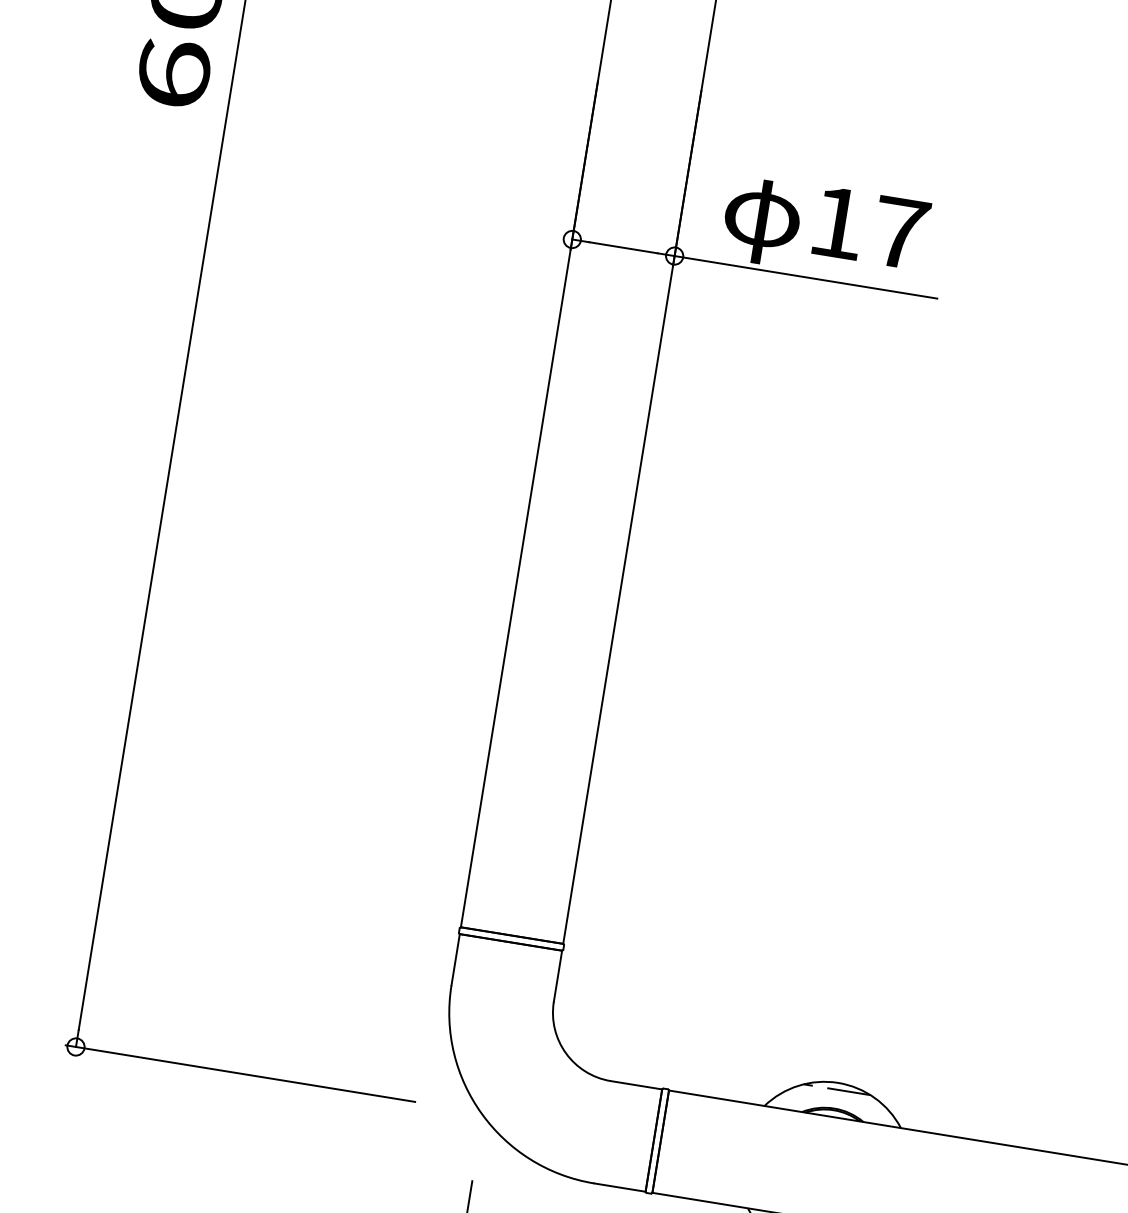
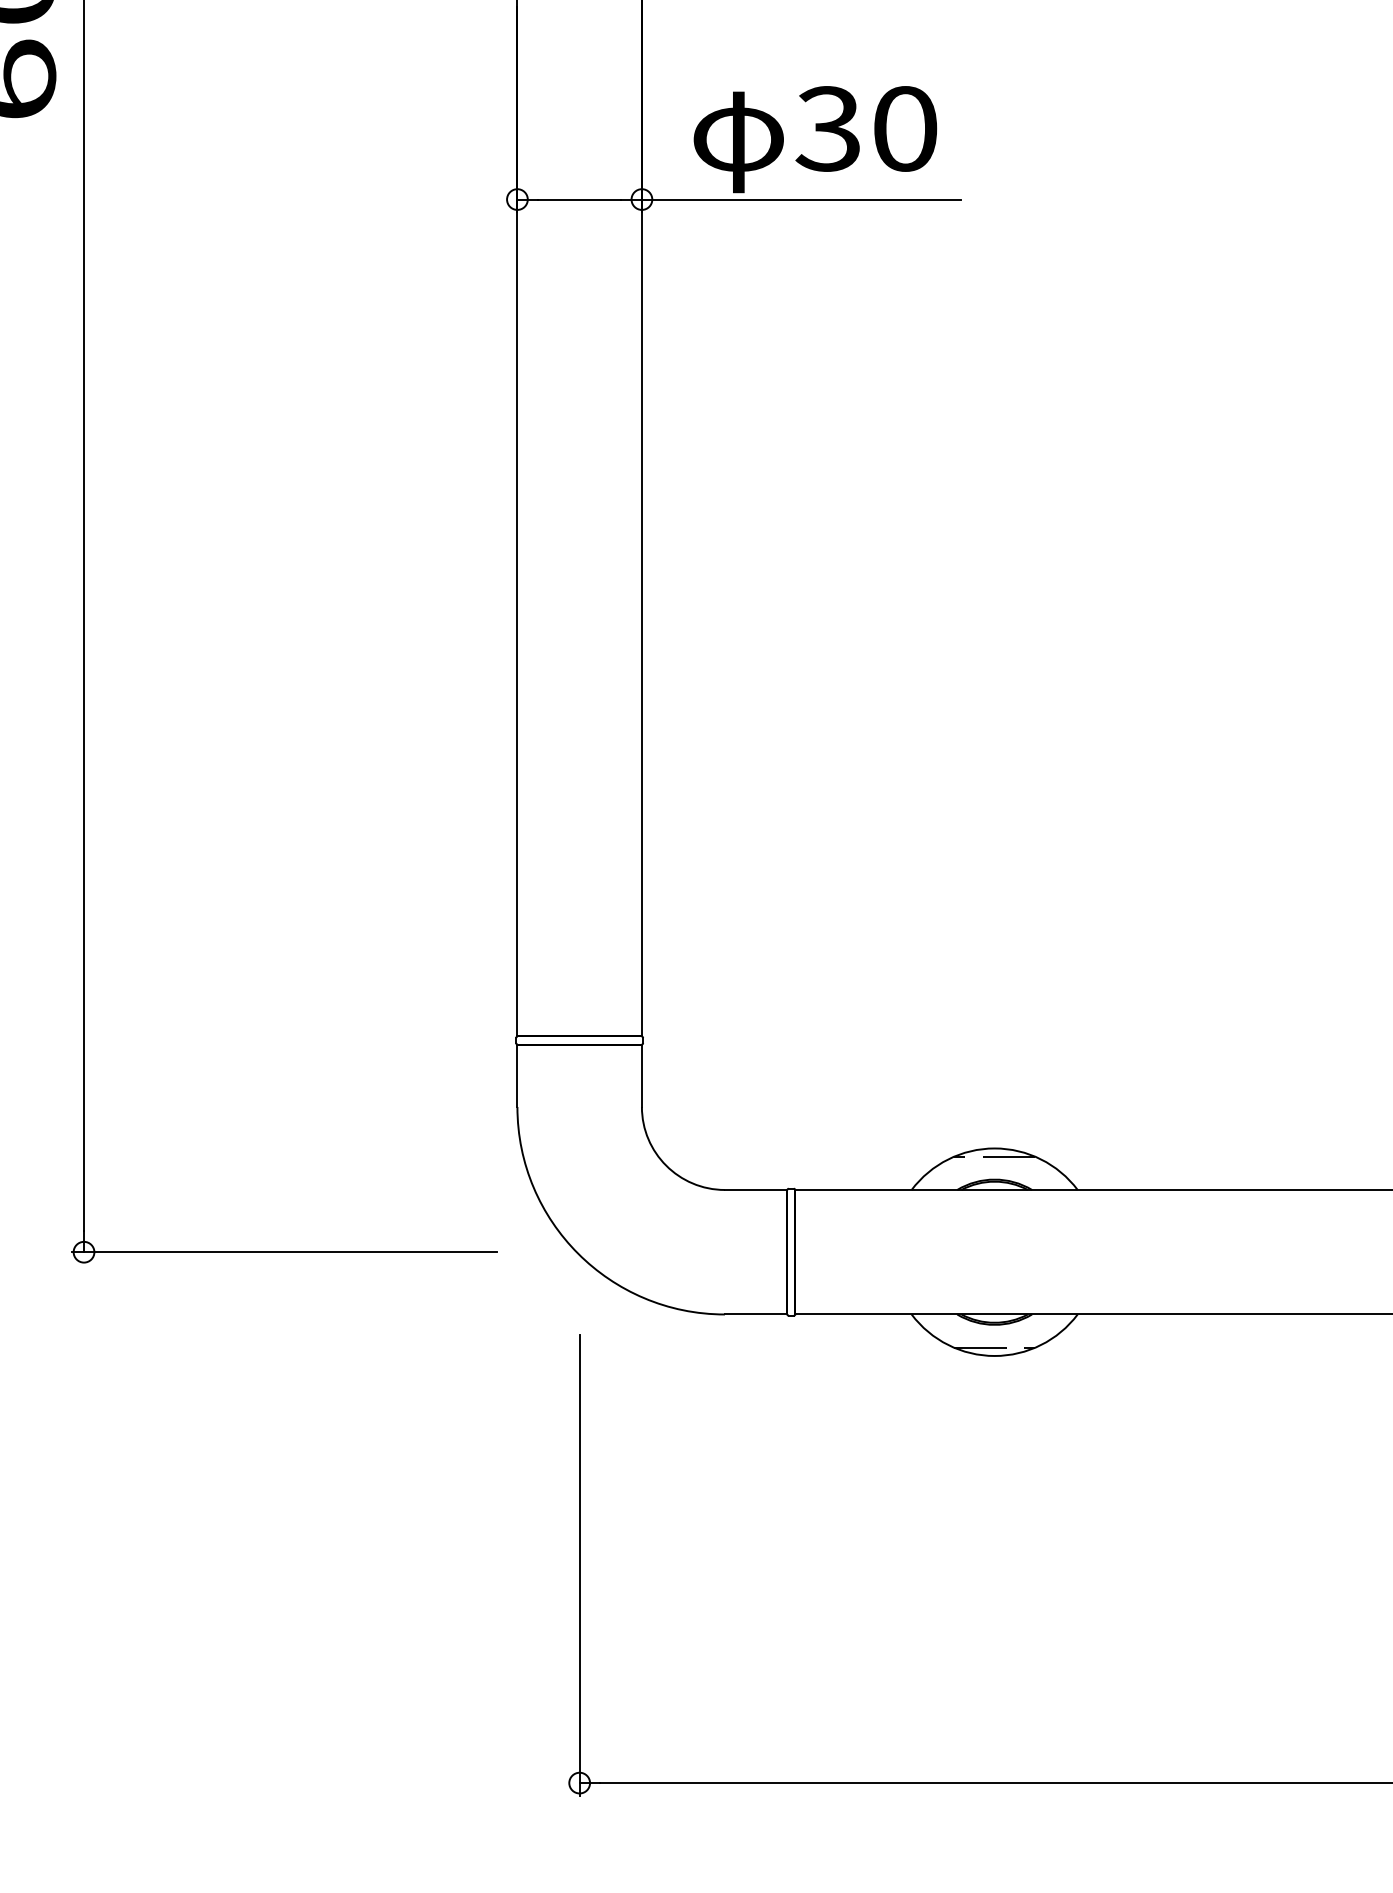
text: (868, 227) -> (866, 128), 17 -> 30

